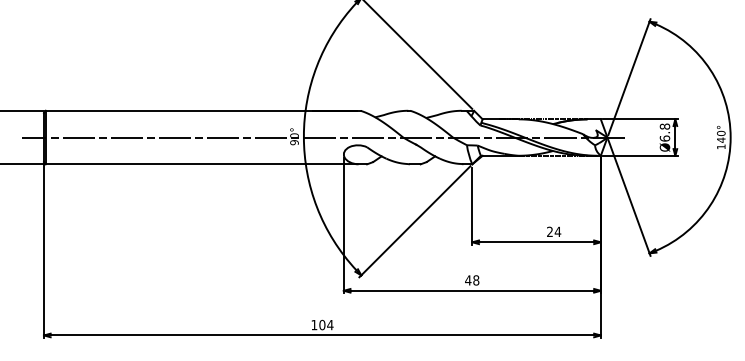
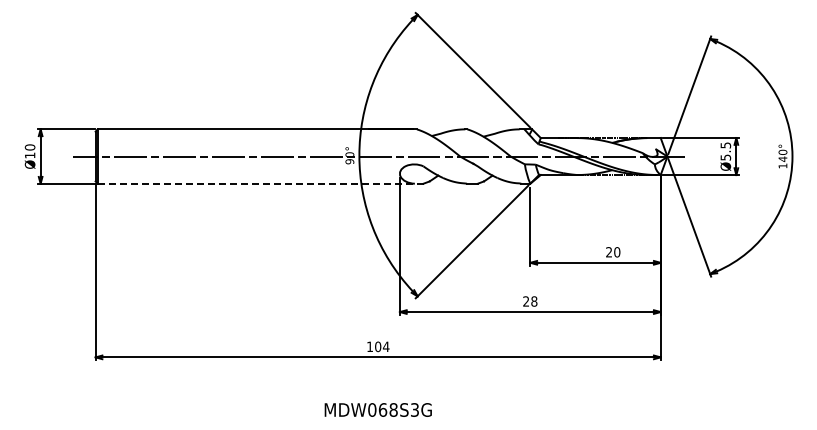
text: (664, 132) -> (725, 151), Ø6.8 -> Ø5.5
line: (206, 164) -> (260, 183), solid -> dashed
text: (557, 232) -> (616, 252), 24 -> 20
text: (467, 280) -> (525, 301), 48 -> 28

